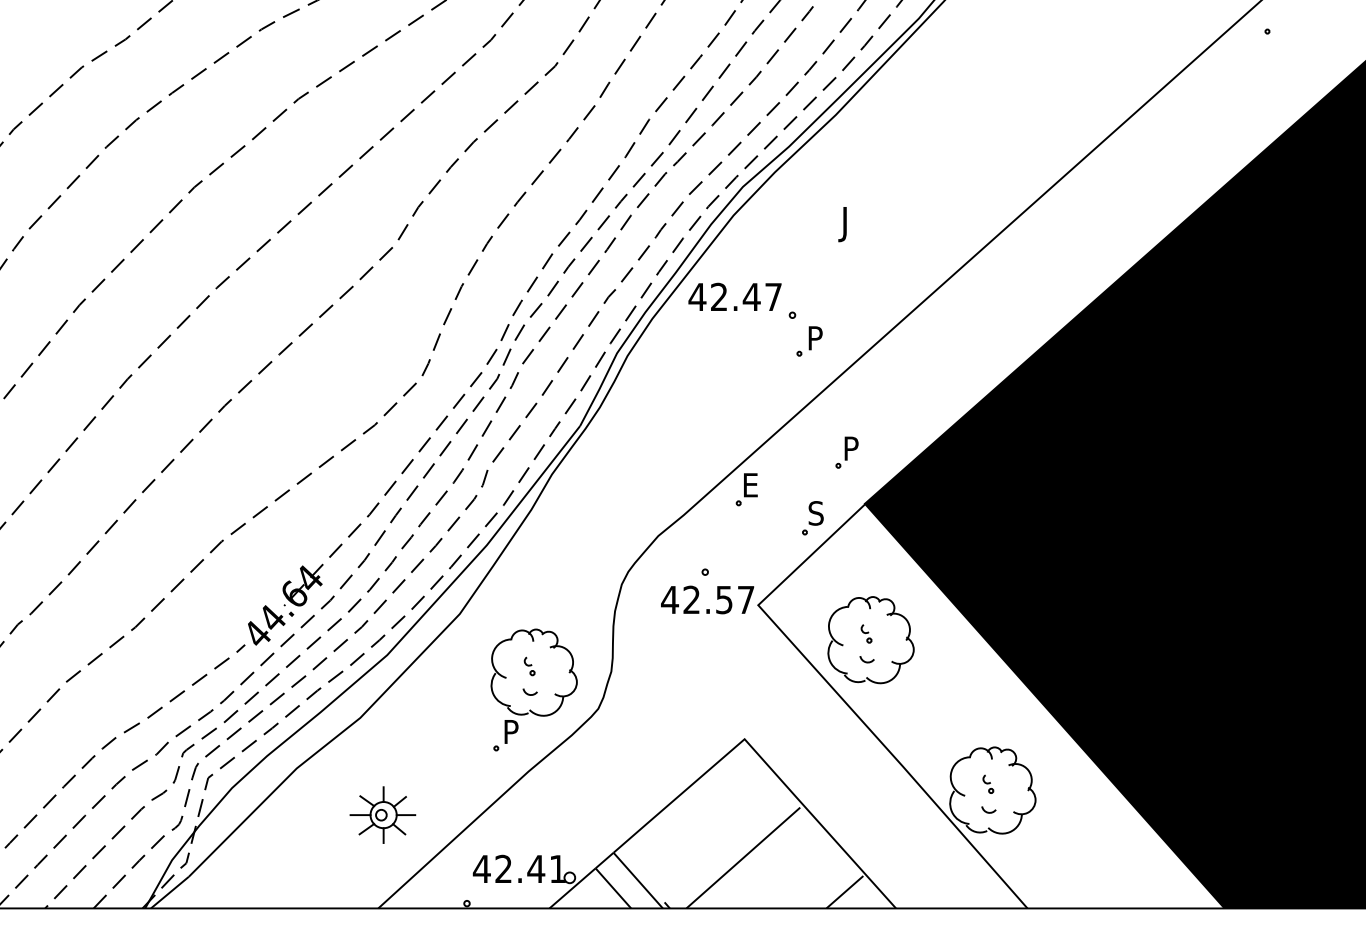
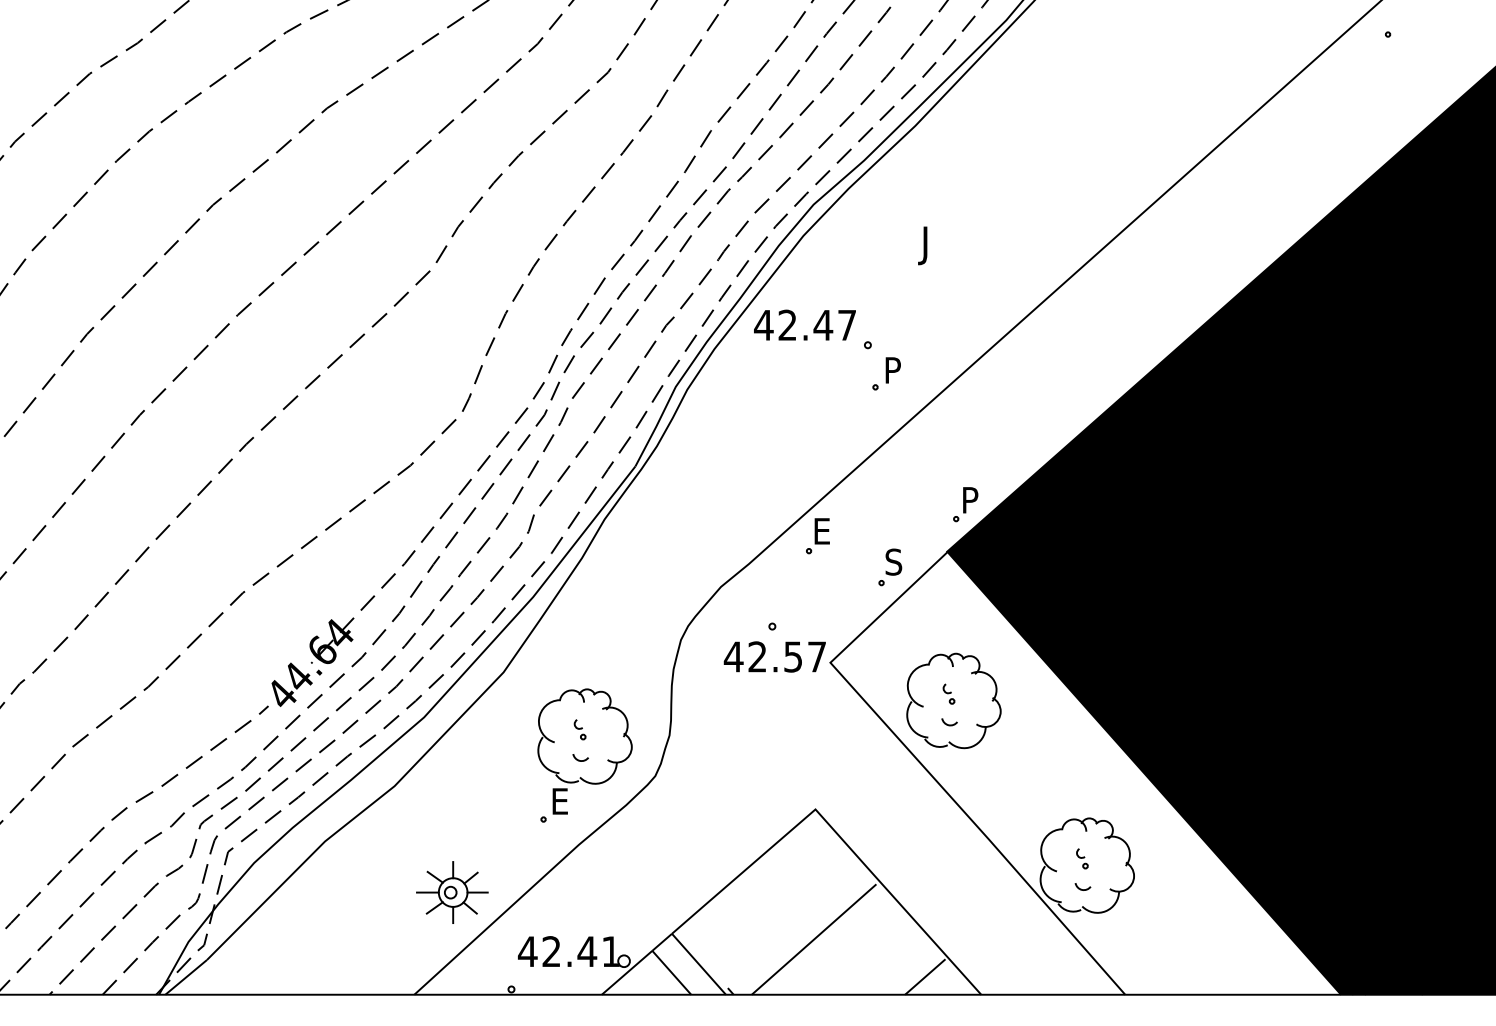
part: (846, 452) -> (965, 504), moved
text: (512, 731) -> (561, 801), P -> E
part: (383, 815) -> (452, 892), moved

